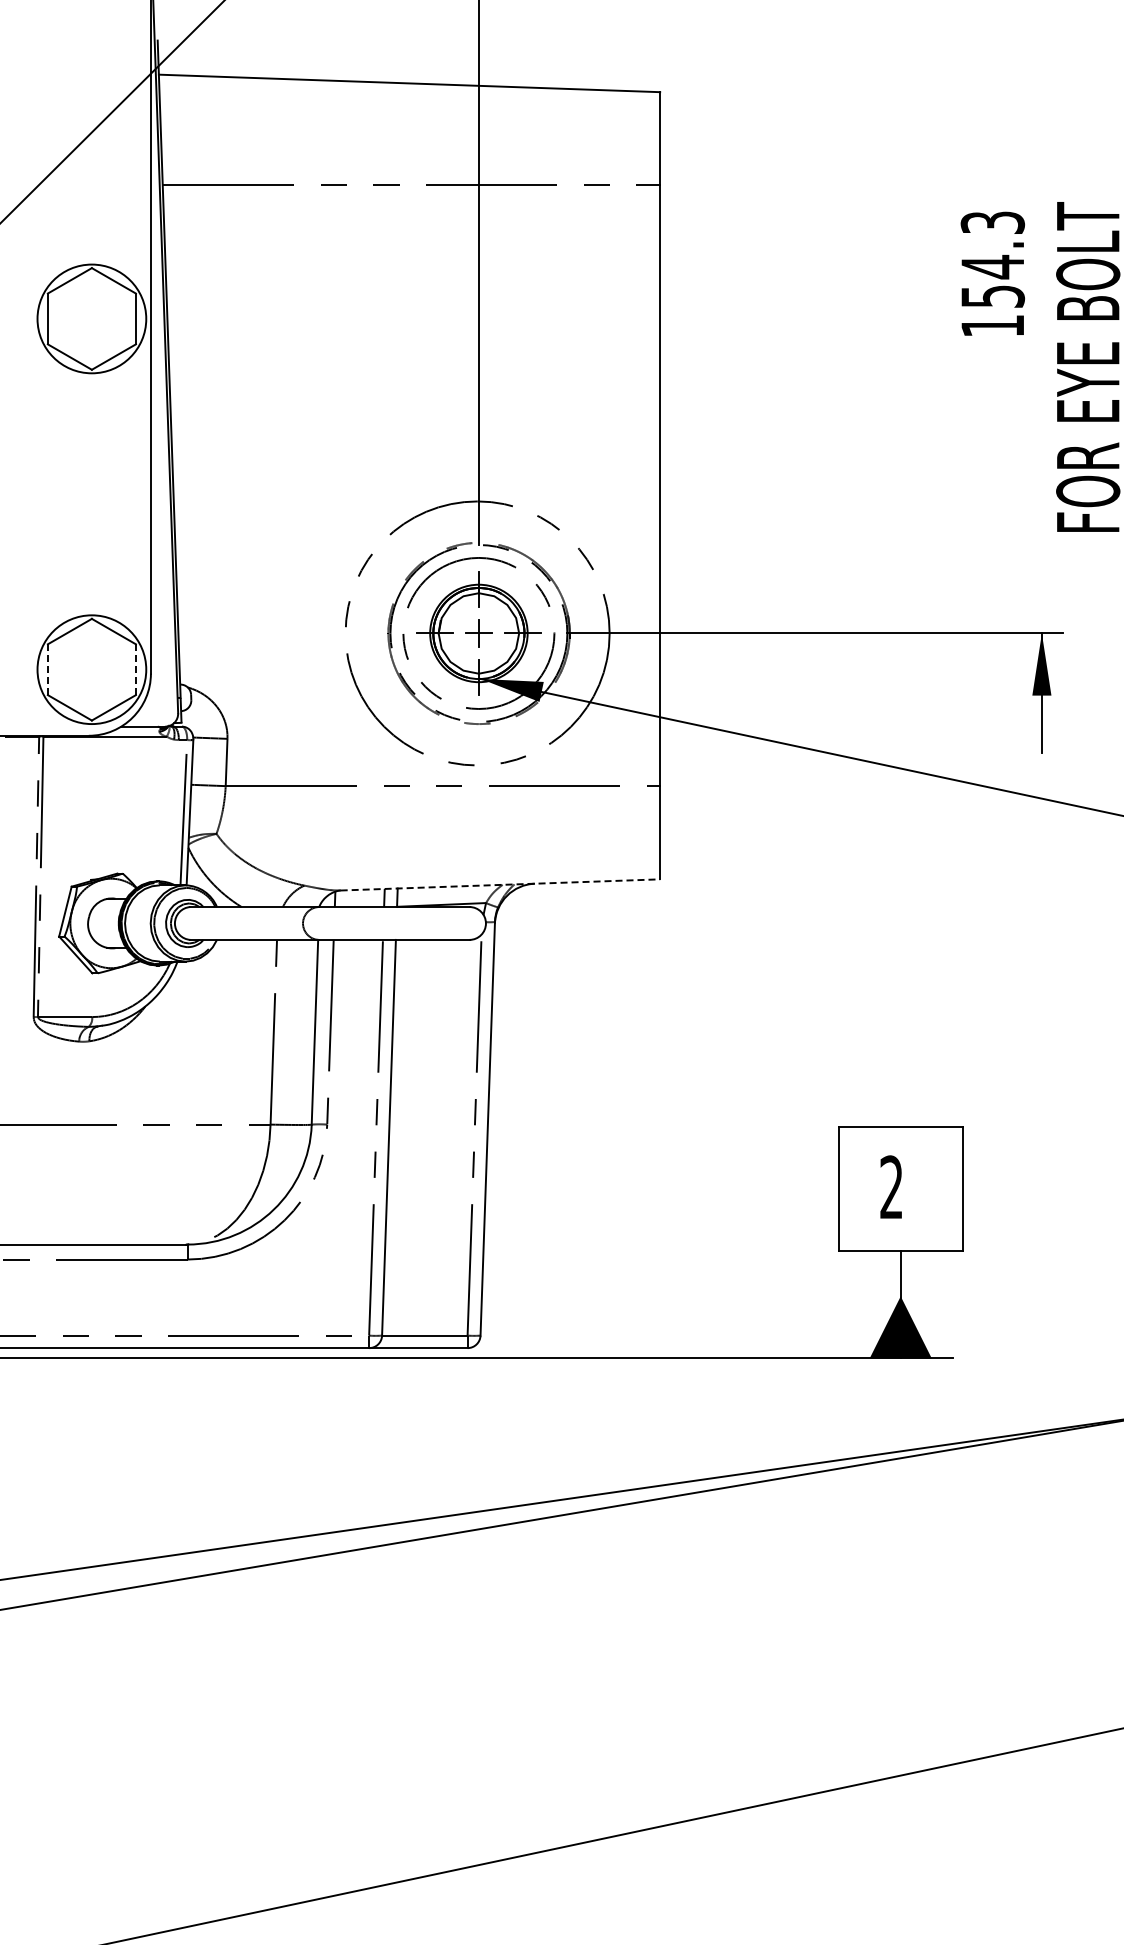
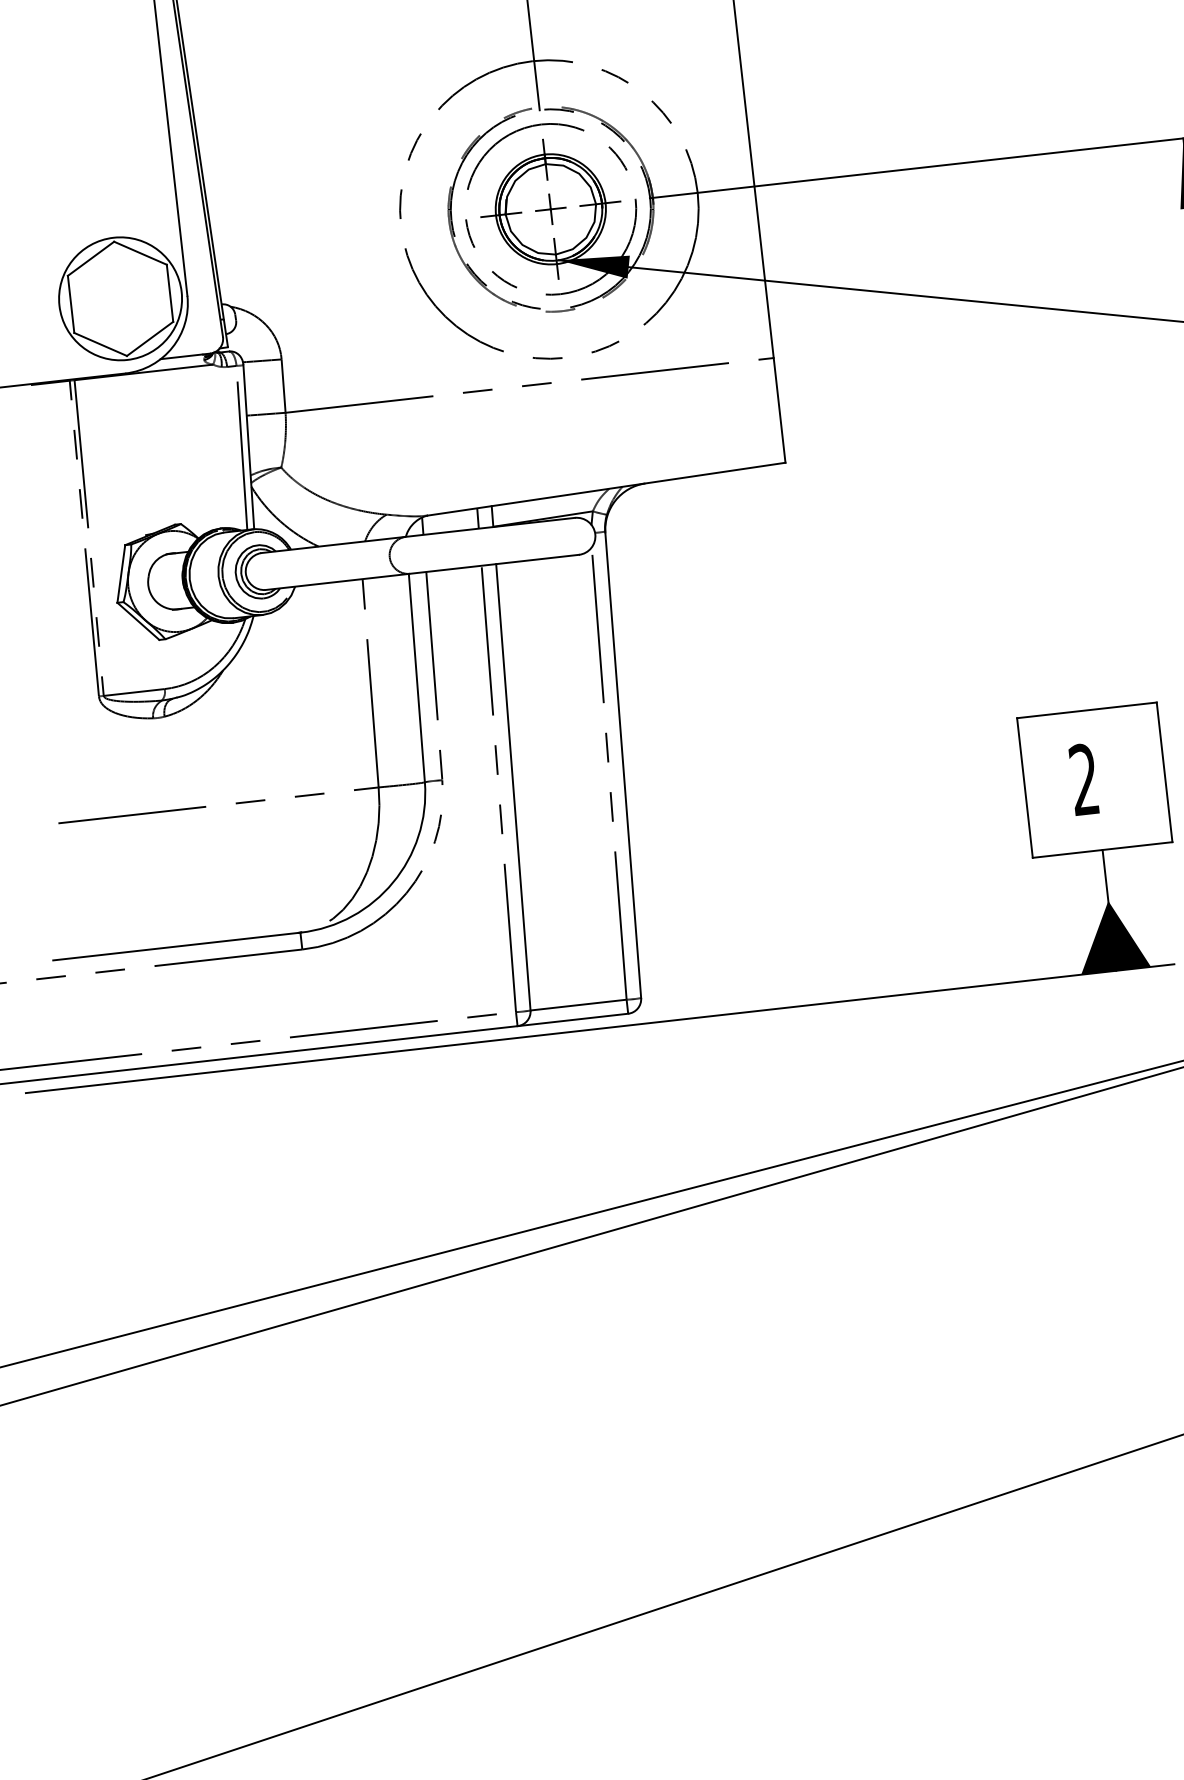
line: (135, 669) -> (169, 293), dashed -> solid
line: (47, 670) -> (70, 305), dashed -> solid
line: (500, 884) -> (606, 488), dashed -> solid

